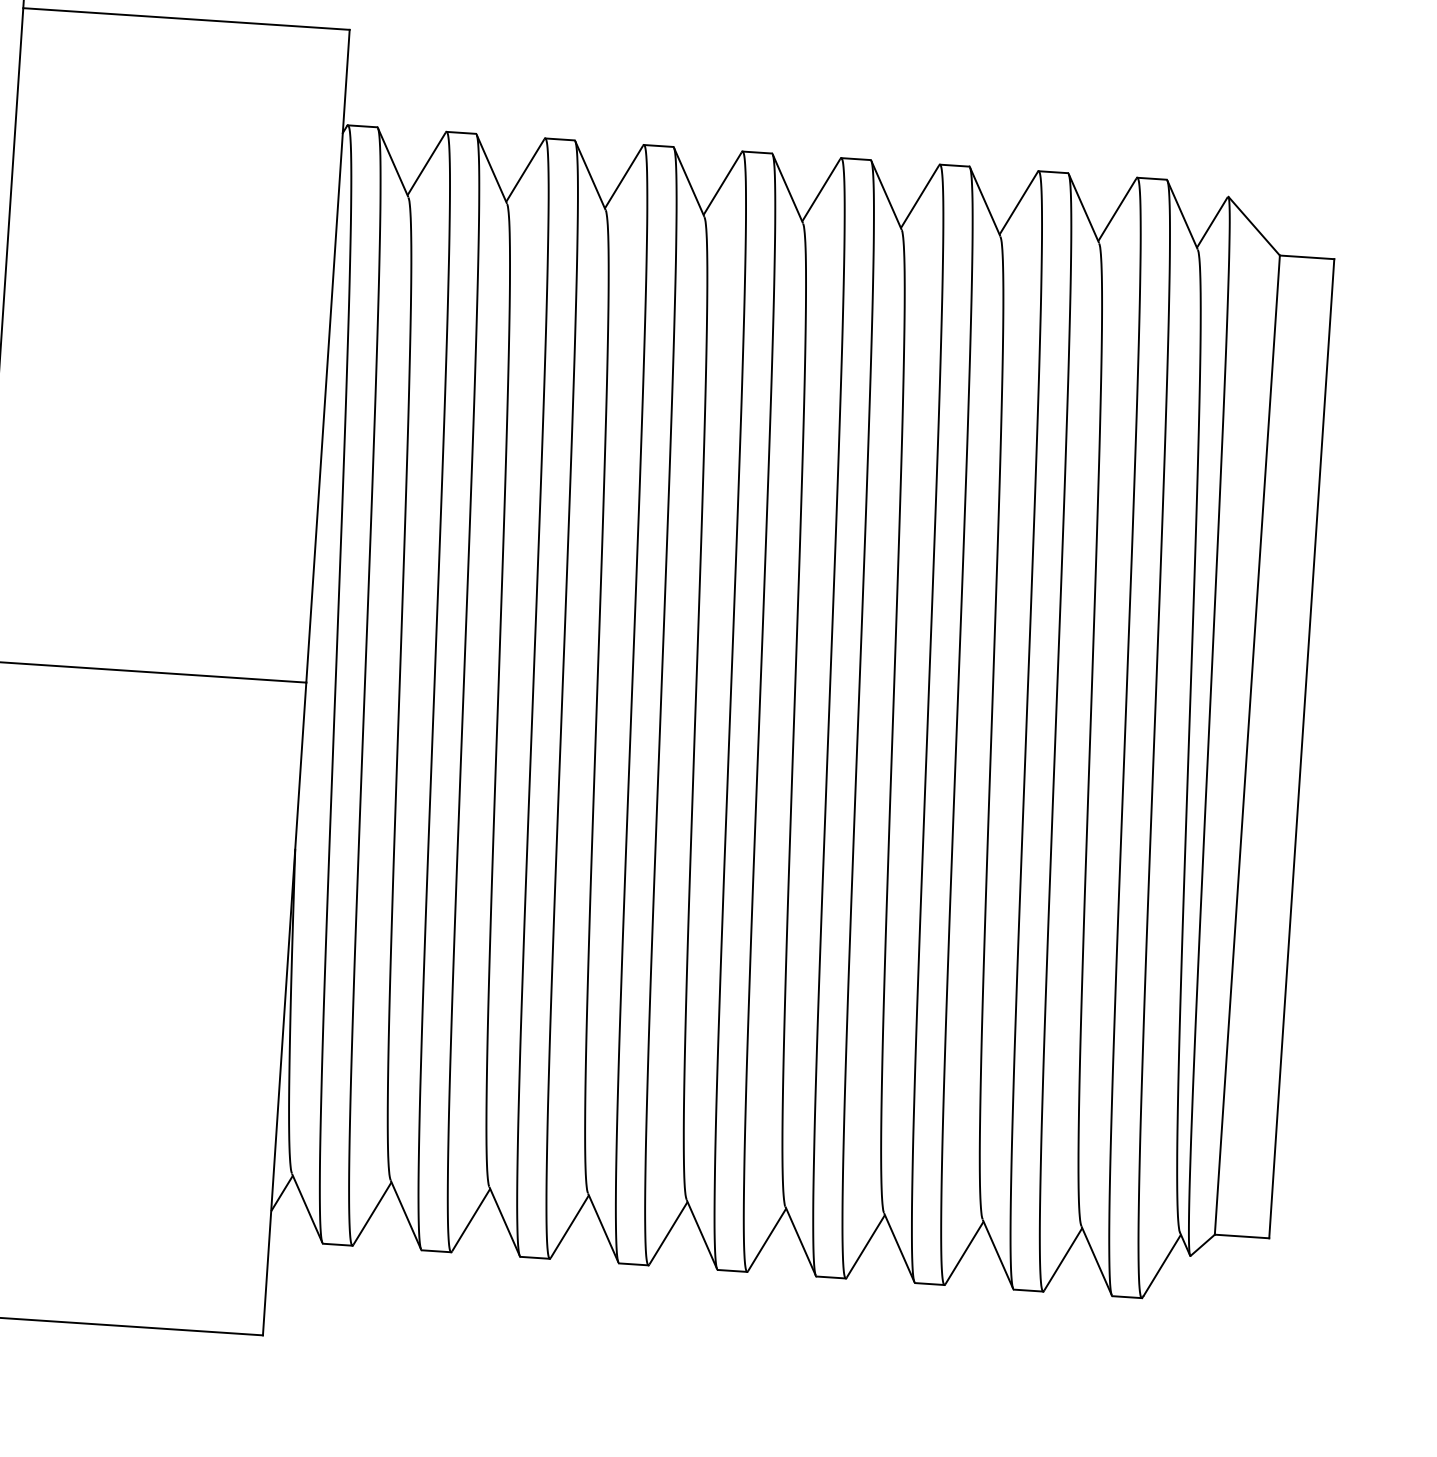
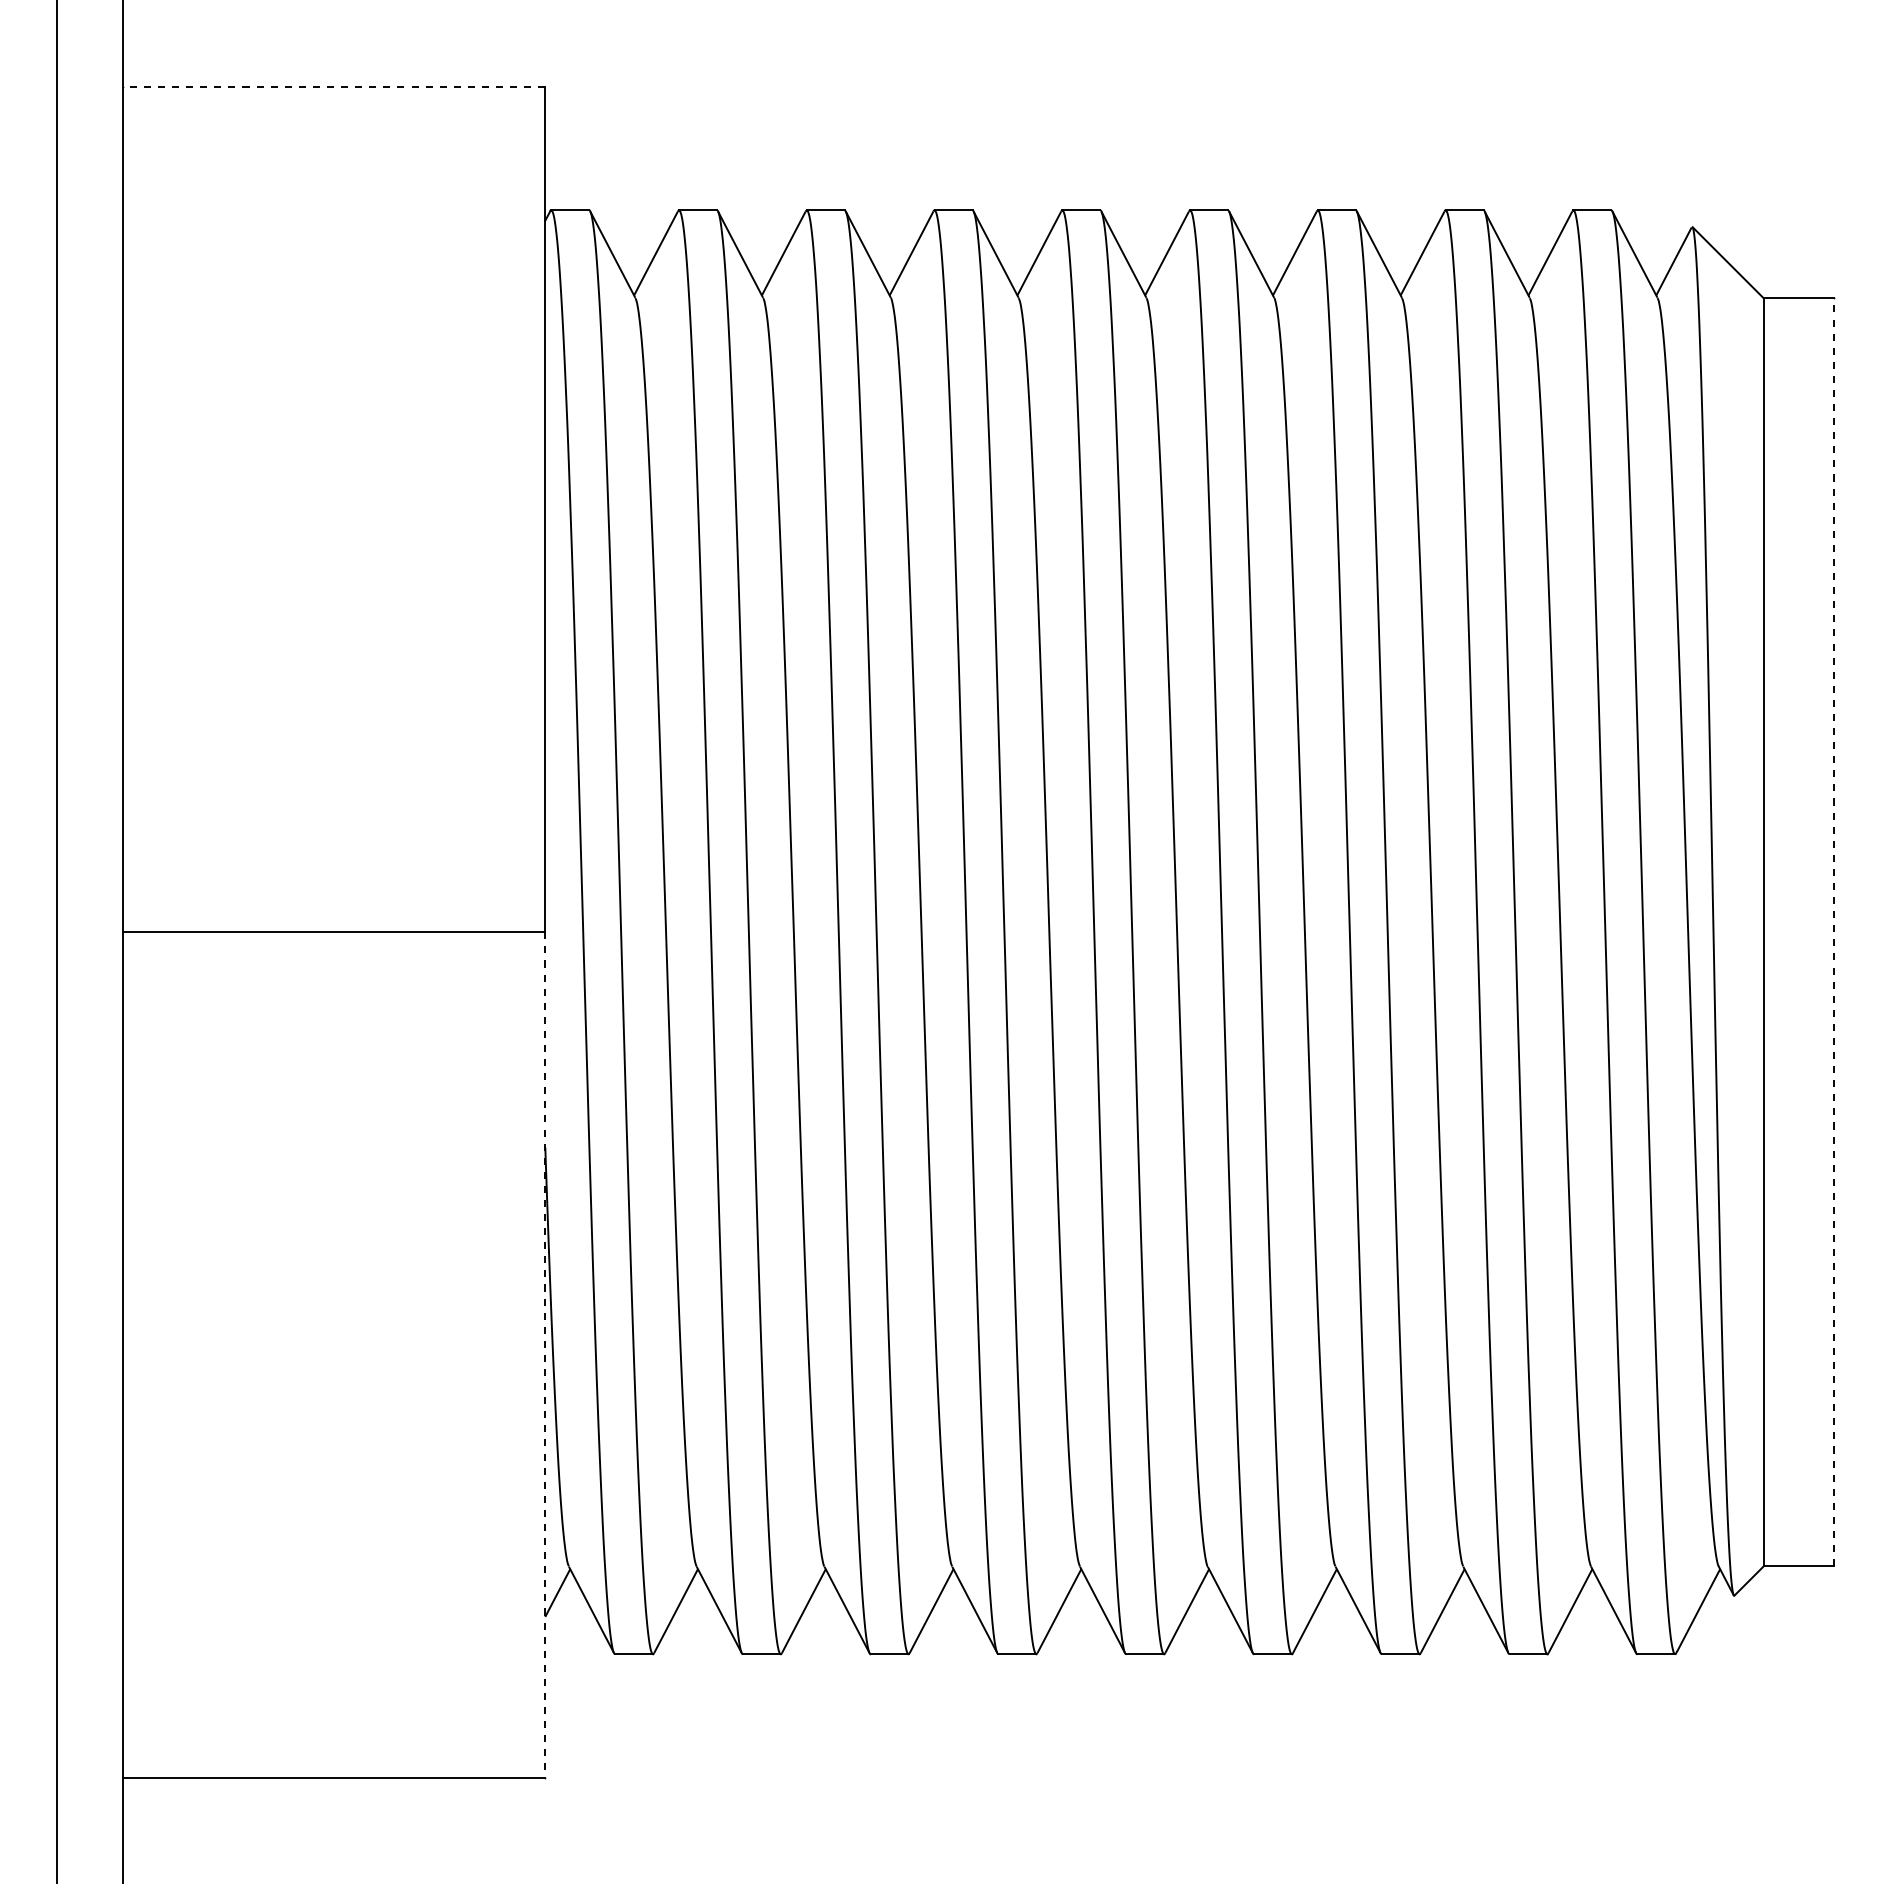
line: (186, 19) -> (333, 87), solid -> dashed
line: (1301, 748) -> (1834, 932), solid -> dashed
line: (284, 1008) -> (545, 1354), solid -> dashed

